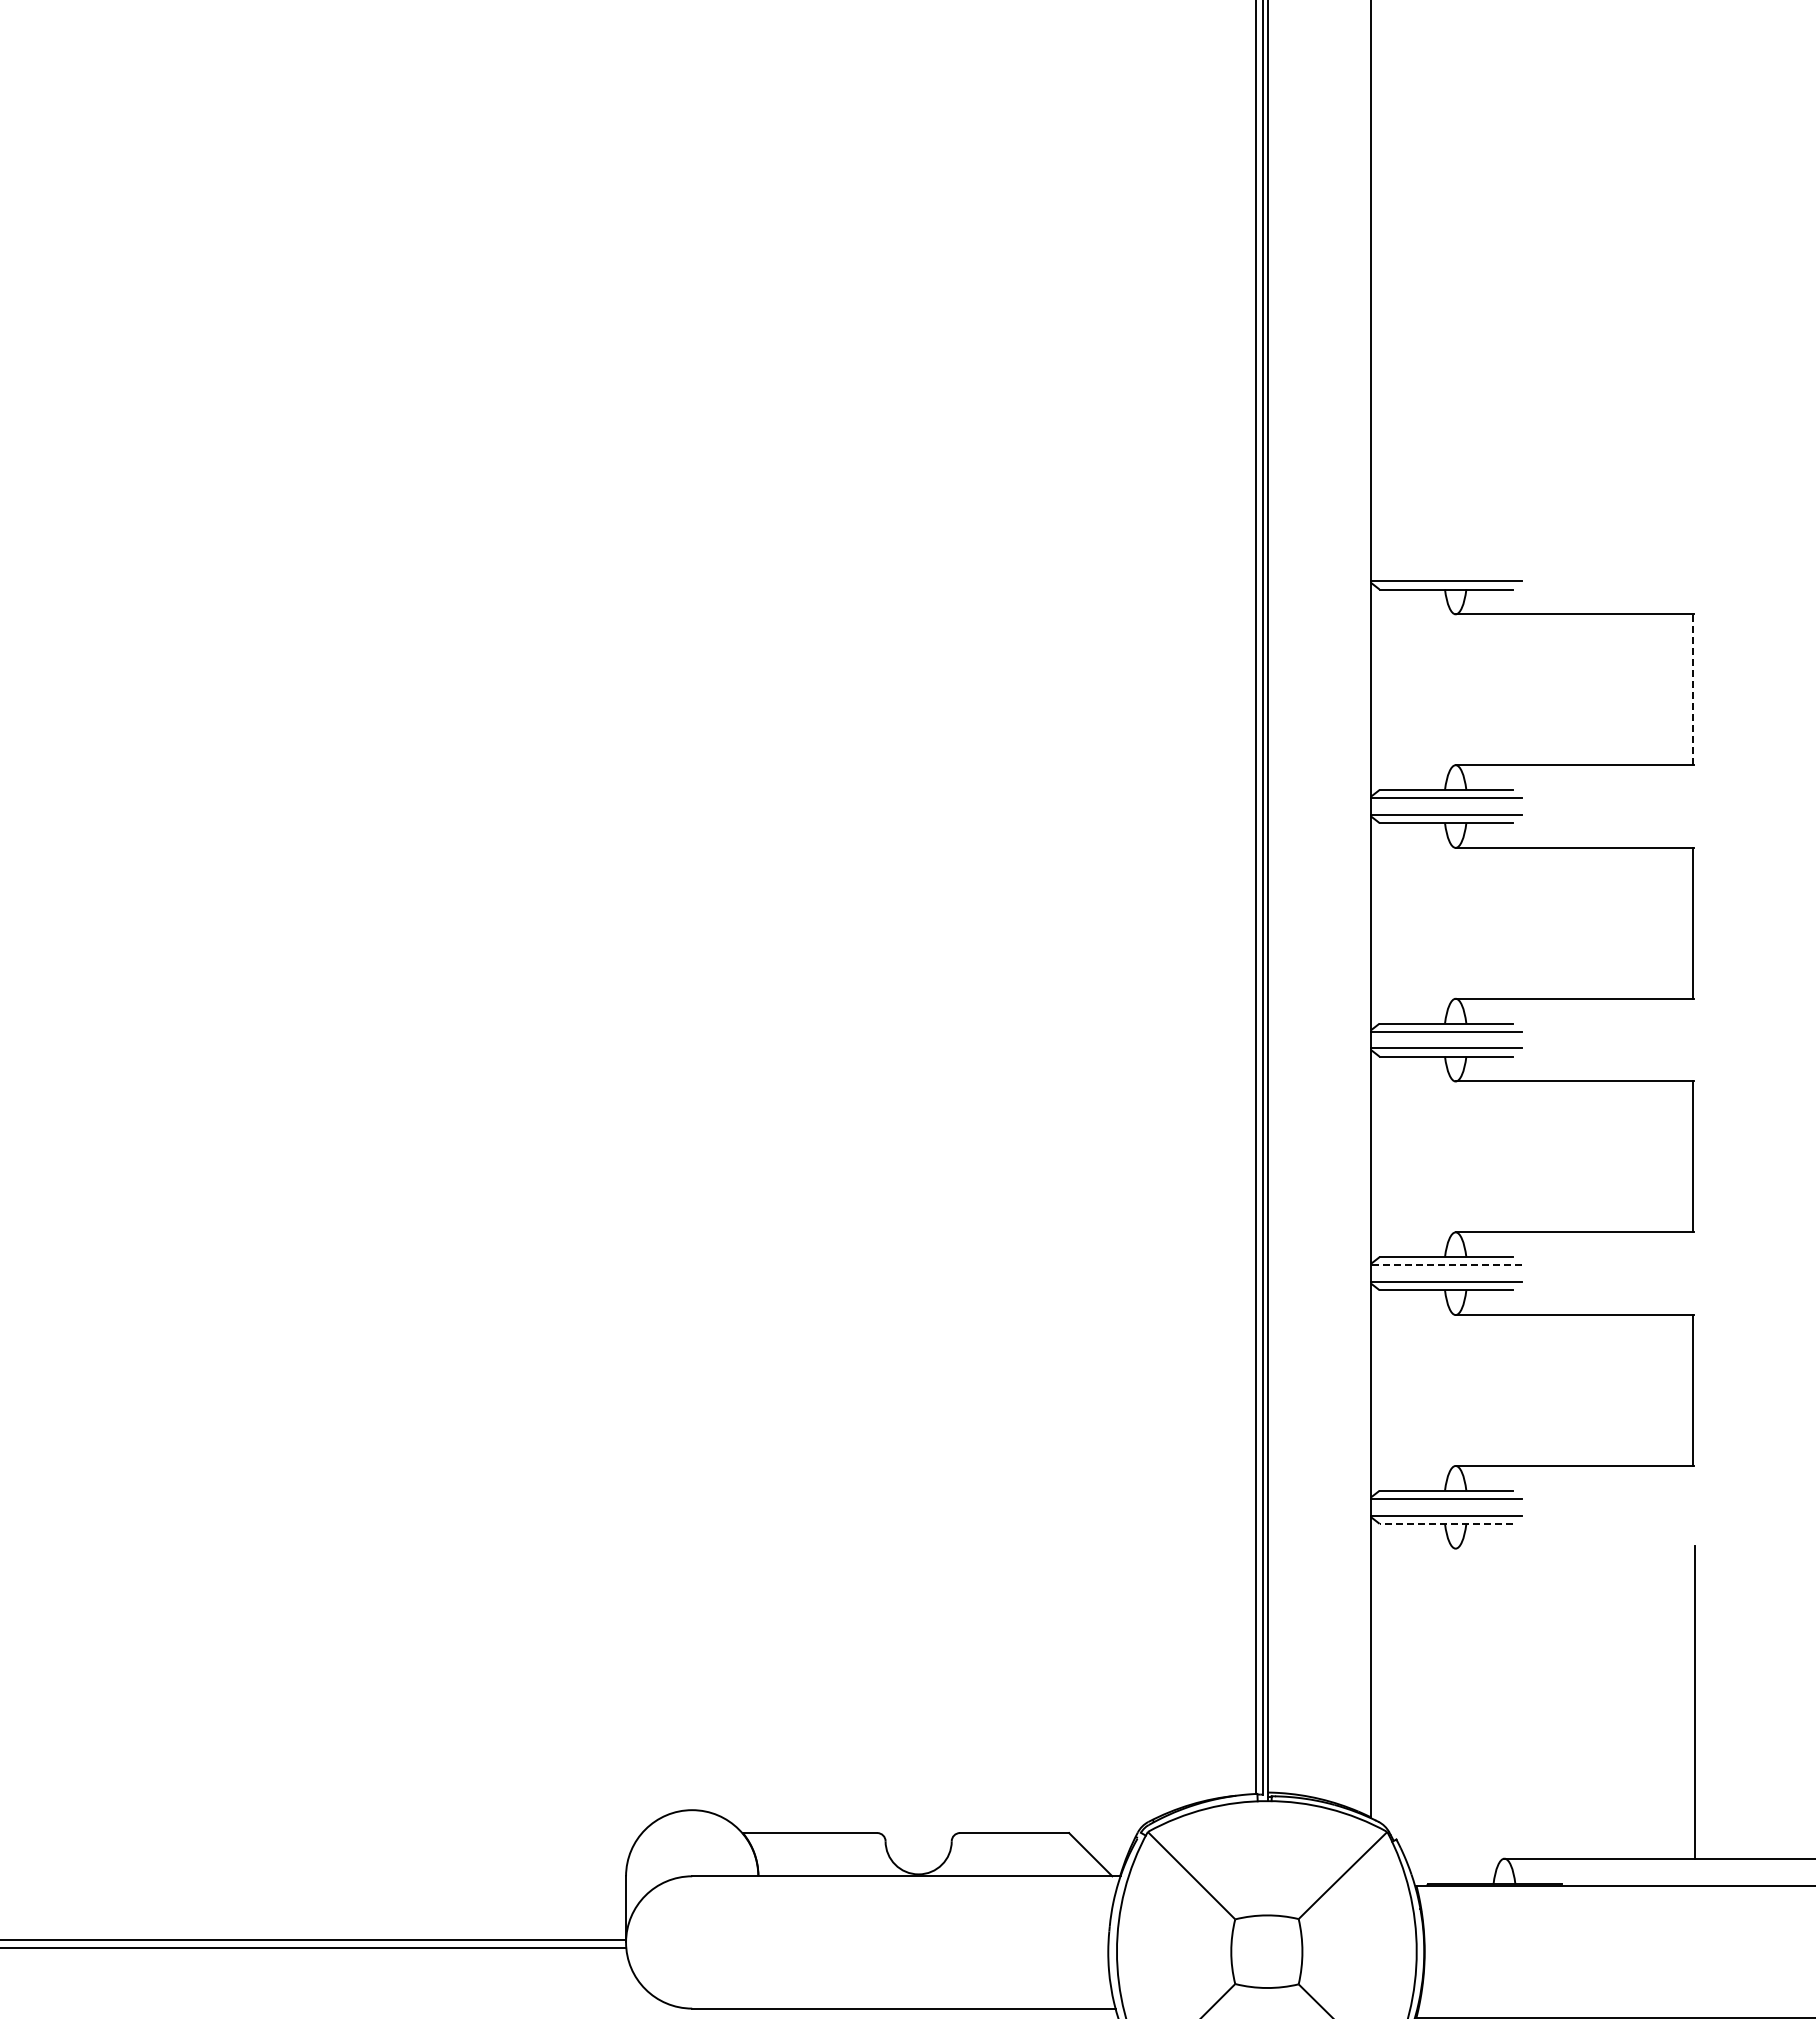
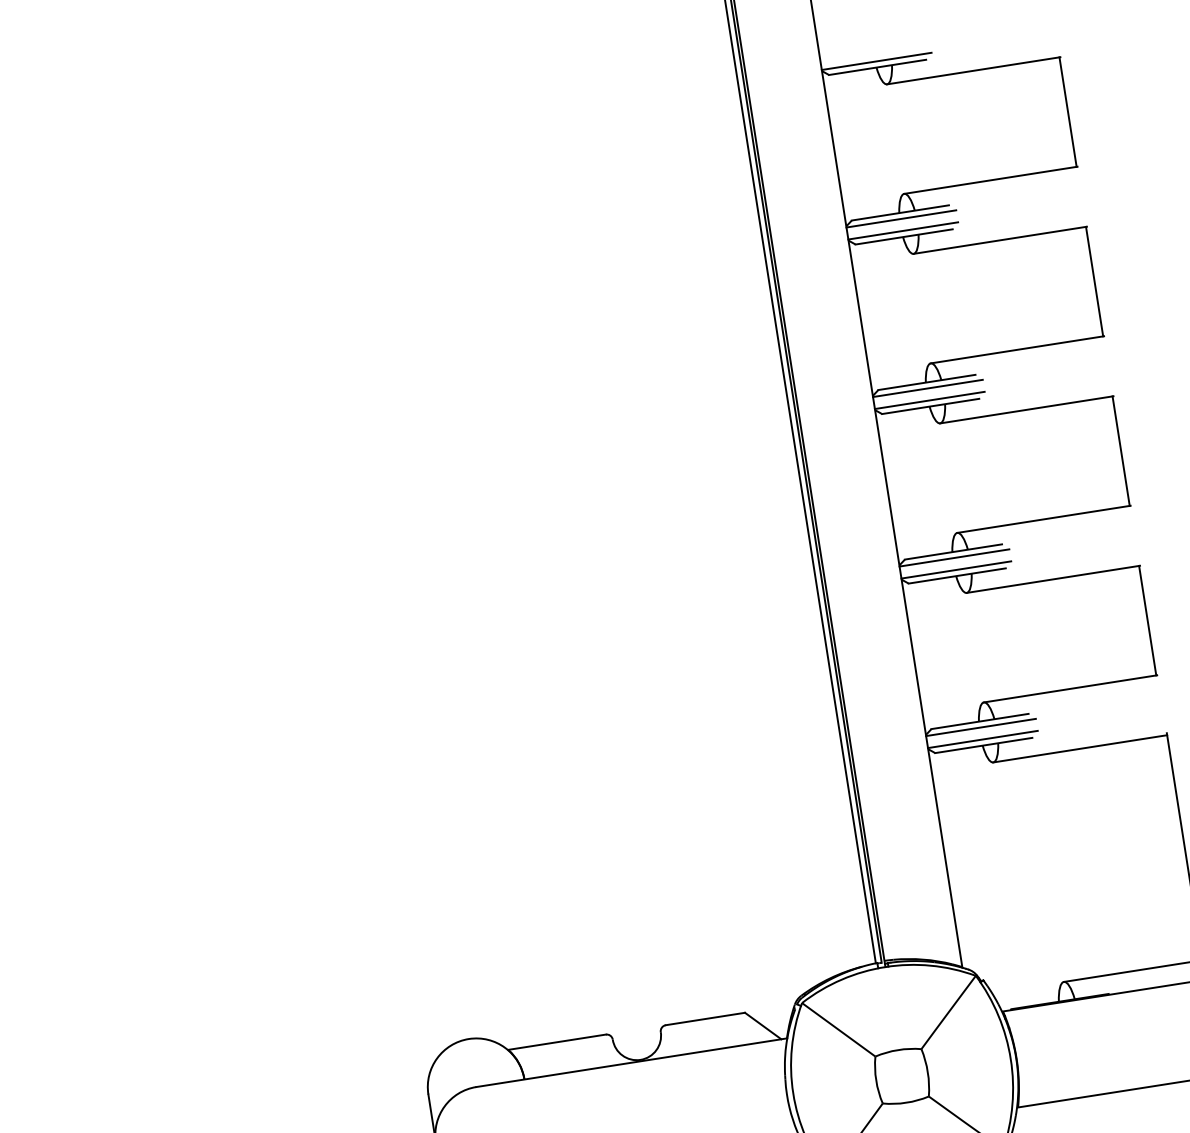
line: (1693, 689) -> (1068, 111), dashed -> solid
line: (1446, 1265) -> (954, 558), dashed -> solid
line: (1446, 1523) -> (983, 745), dashed -> solid
line: (1575, 1548) -> (1080, 748), added

